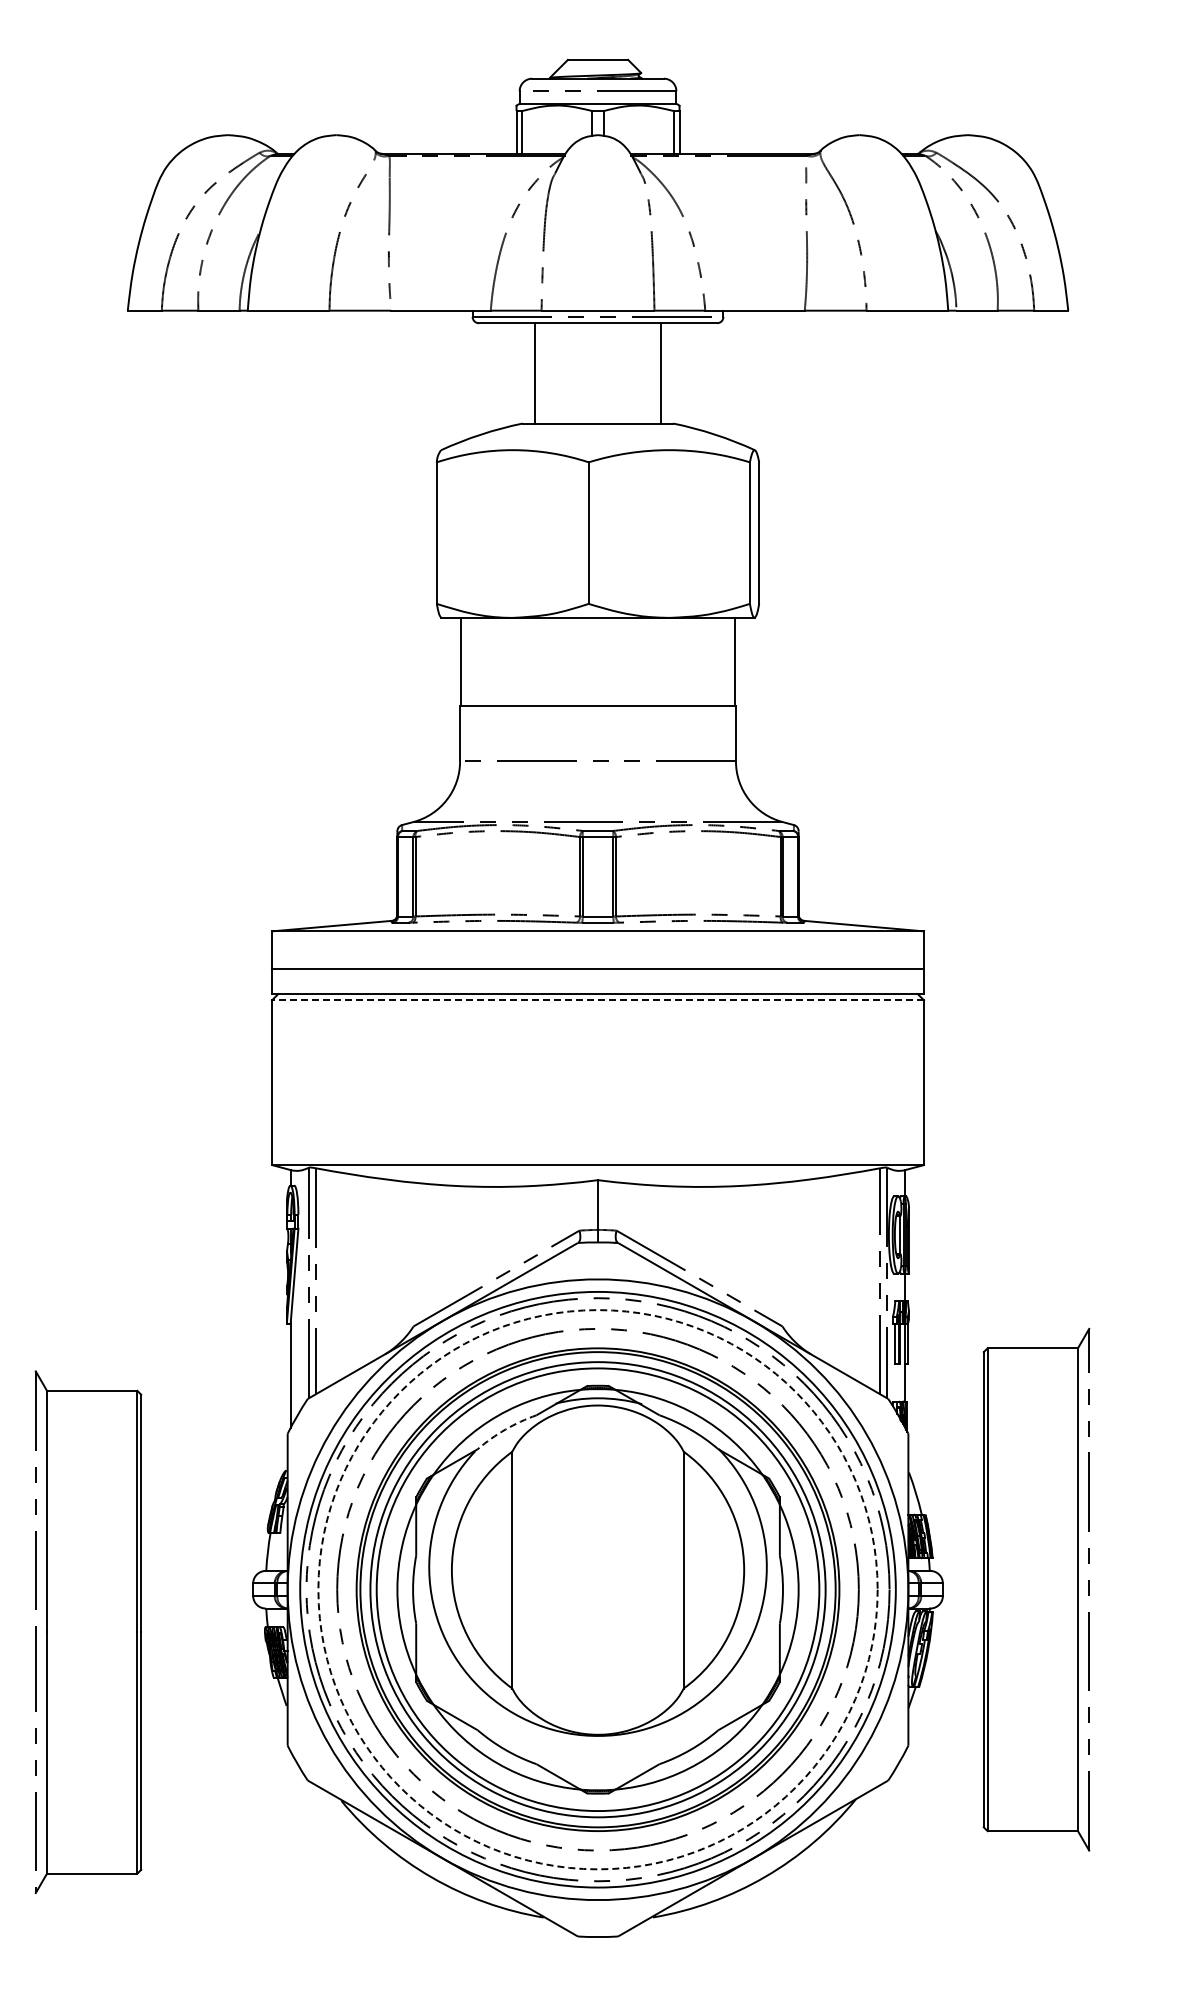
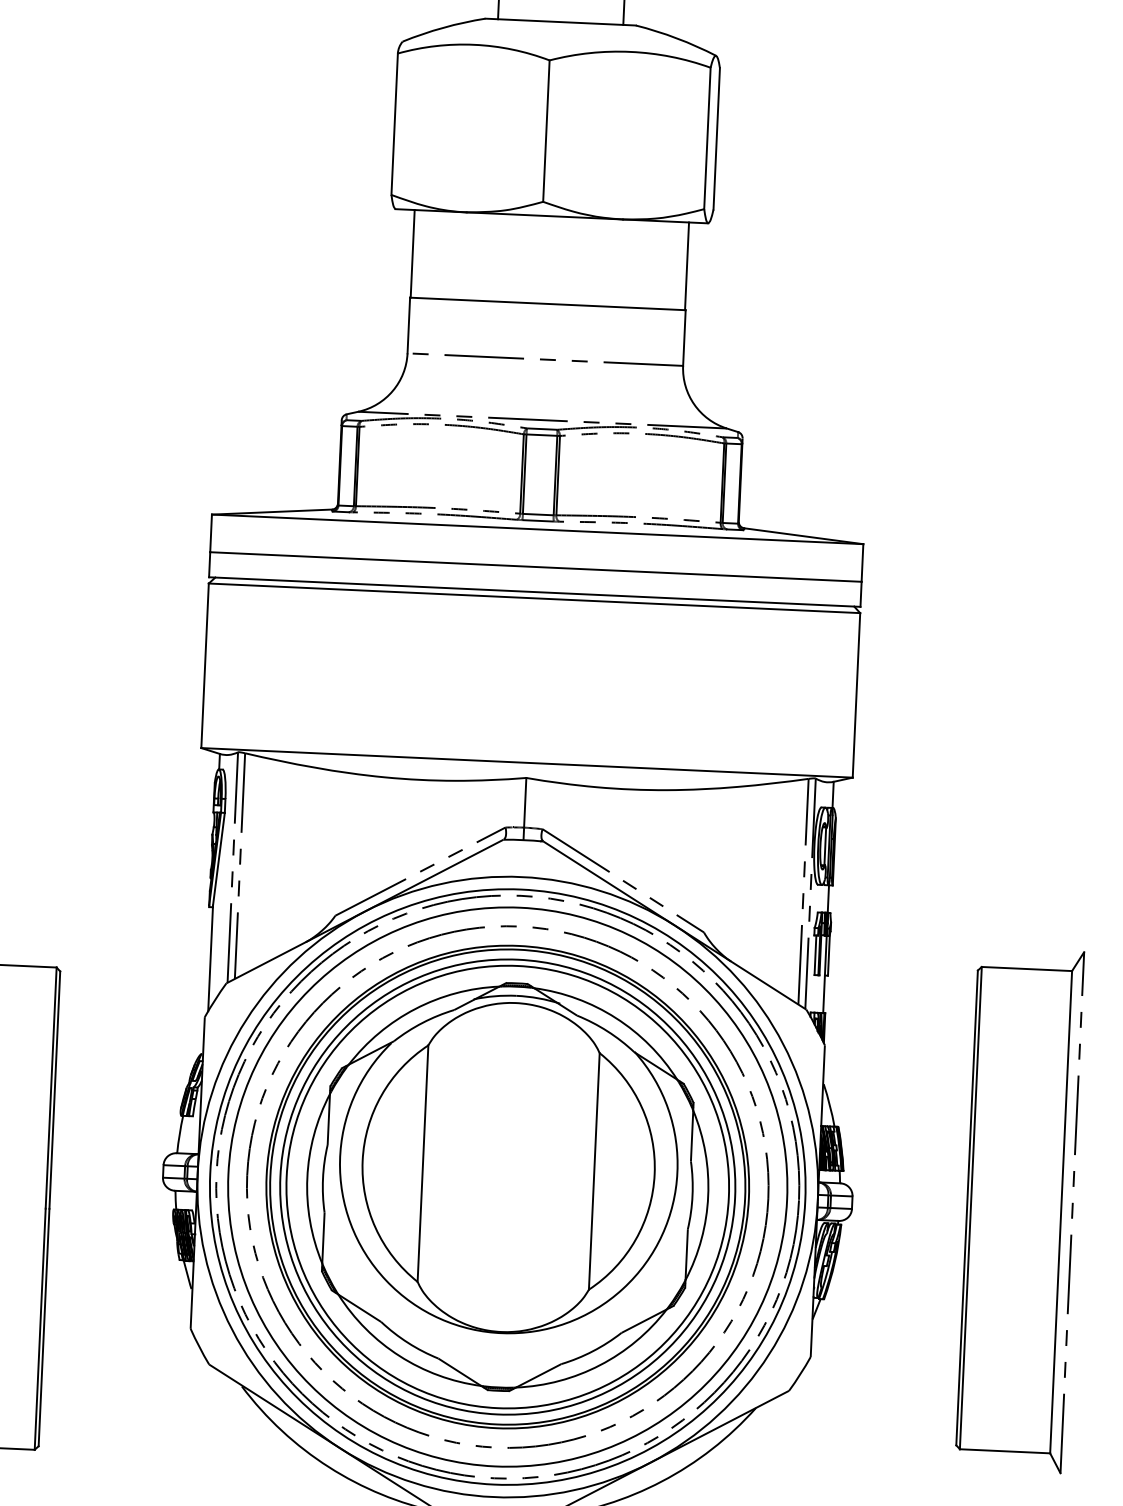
line: (597, 1000) -> (533, 598), dashed -> solid
arc: (505, 1429) -> (422, 1022), dashed -> solid
circle: (597, 1589) -> (507, 1186), dashed -> solid
part: (1036, 1589) -> (1019, 1210), moved

